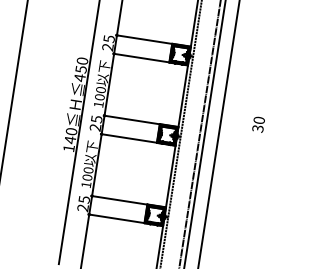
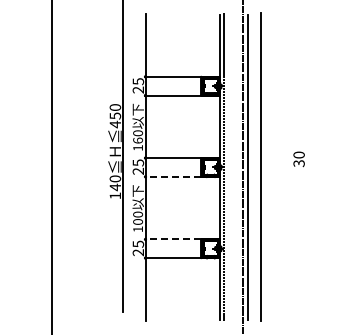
text: (99, 97) -> (137, 140), 100 -> 160
text: (257, 124) -> (298, 159), moved
line: (128, 138) -> (172, 176), solid -> dashed
line: (118, 200) -> (172, 239), solid -> dashed

